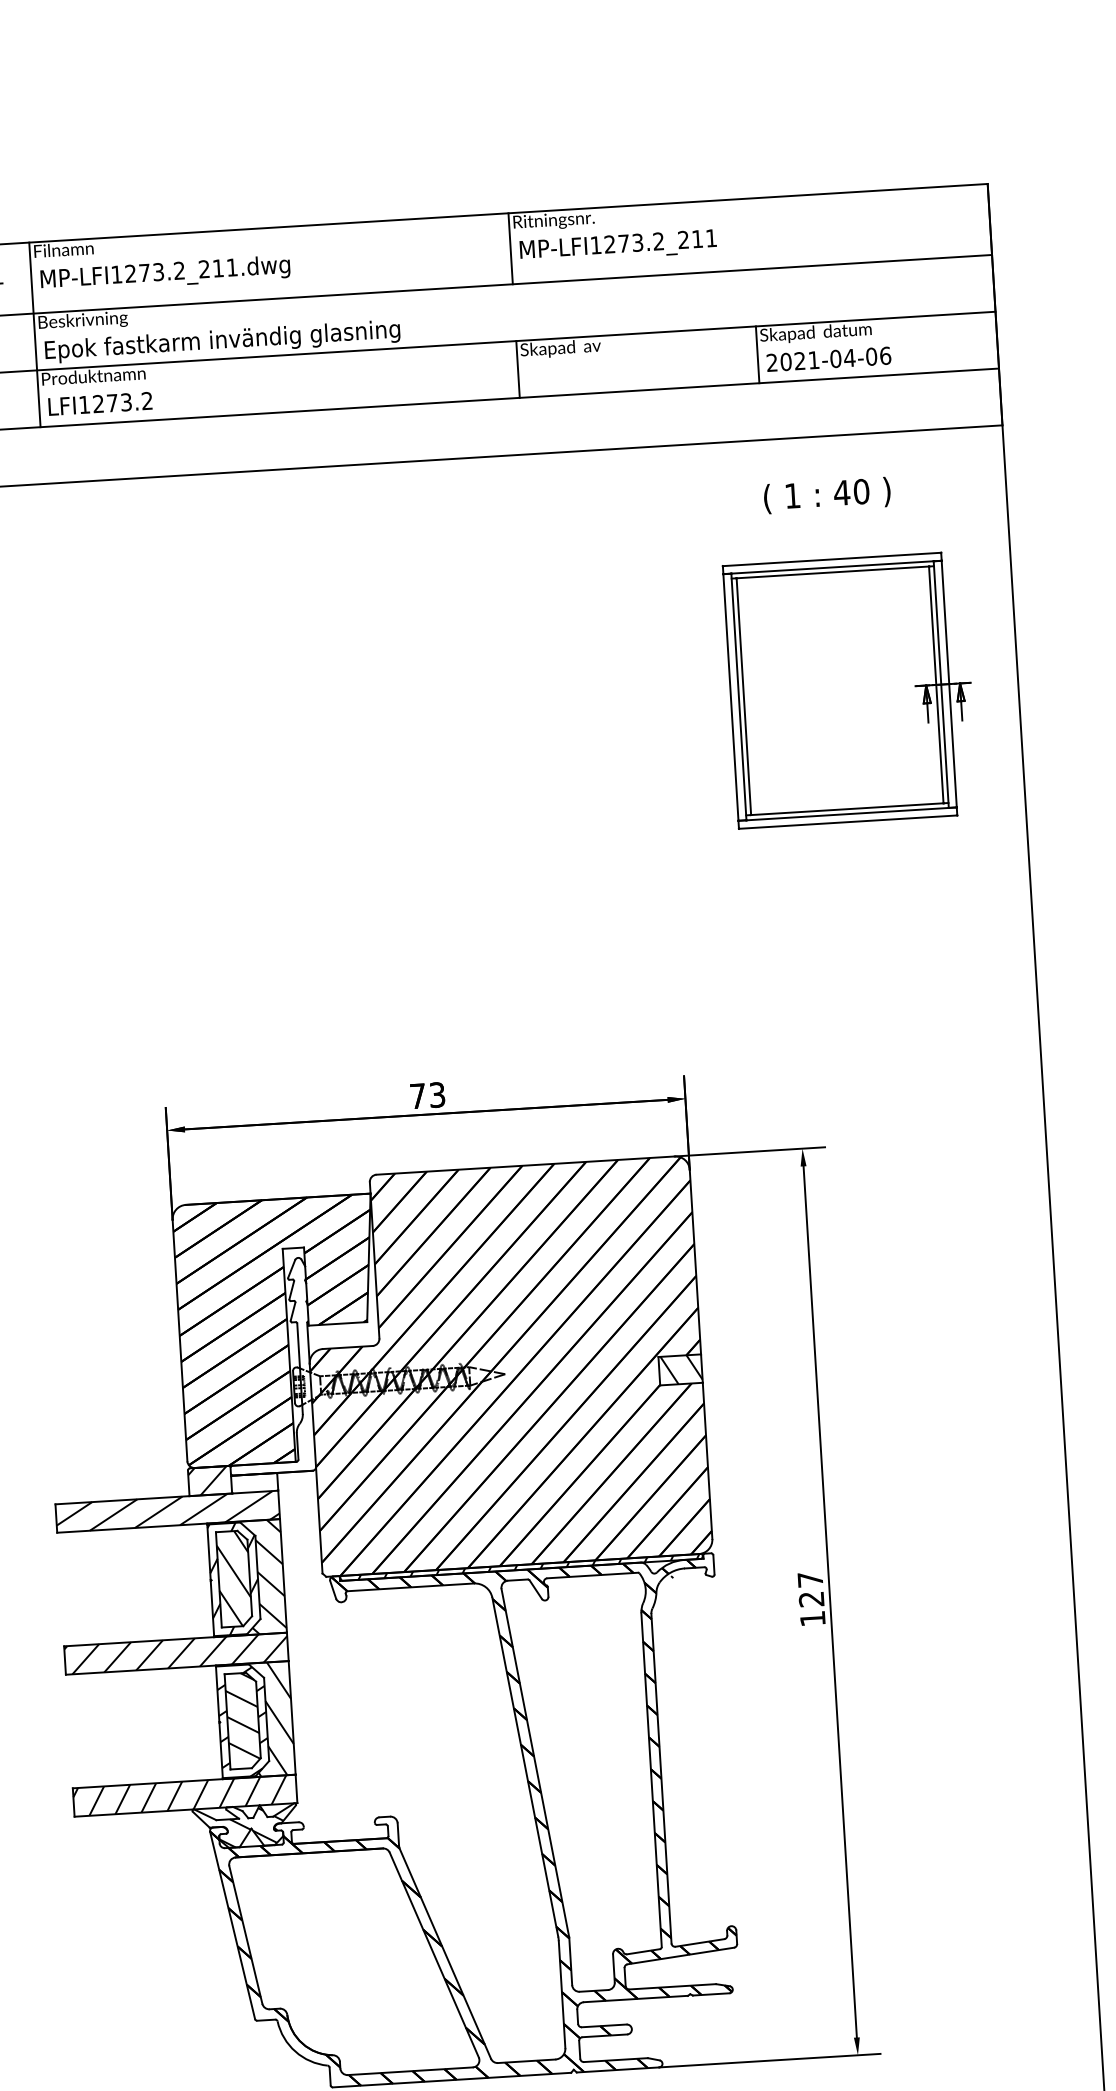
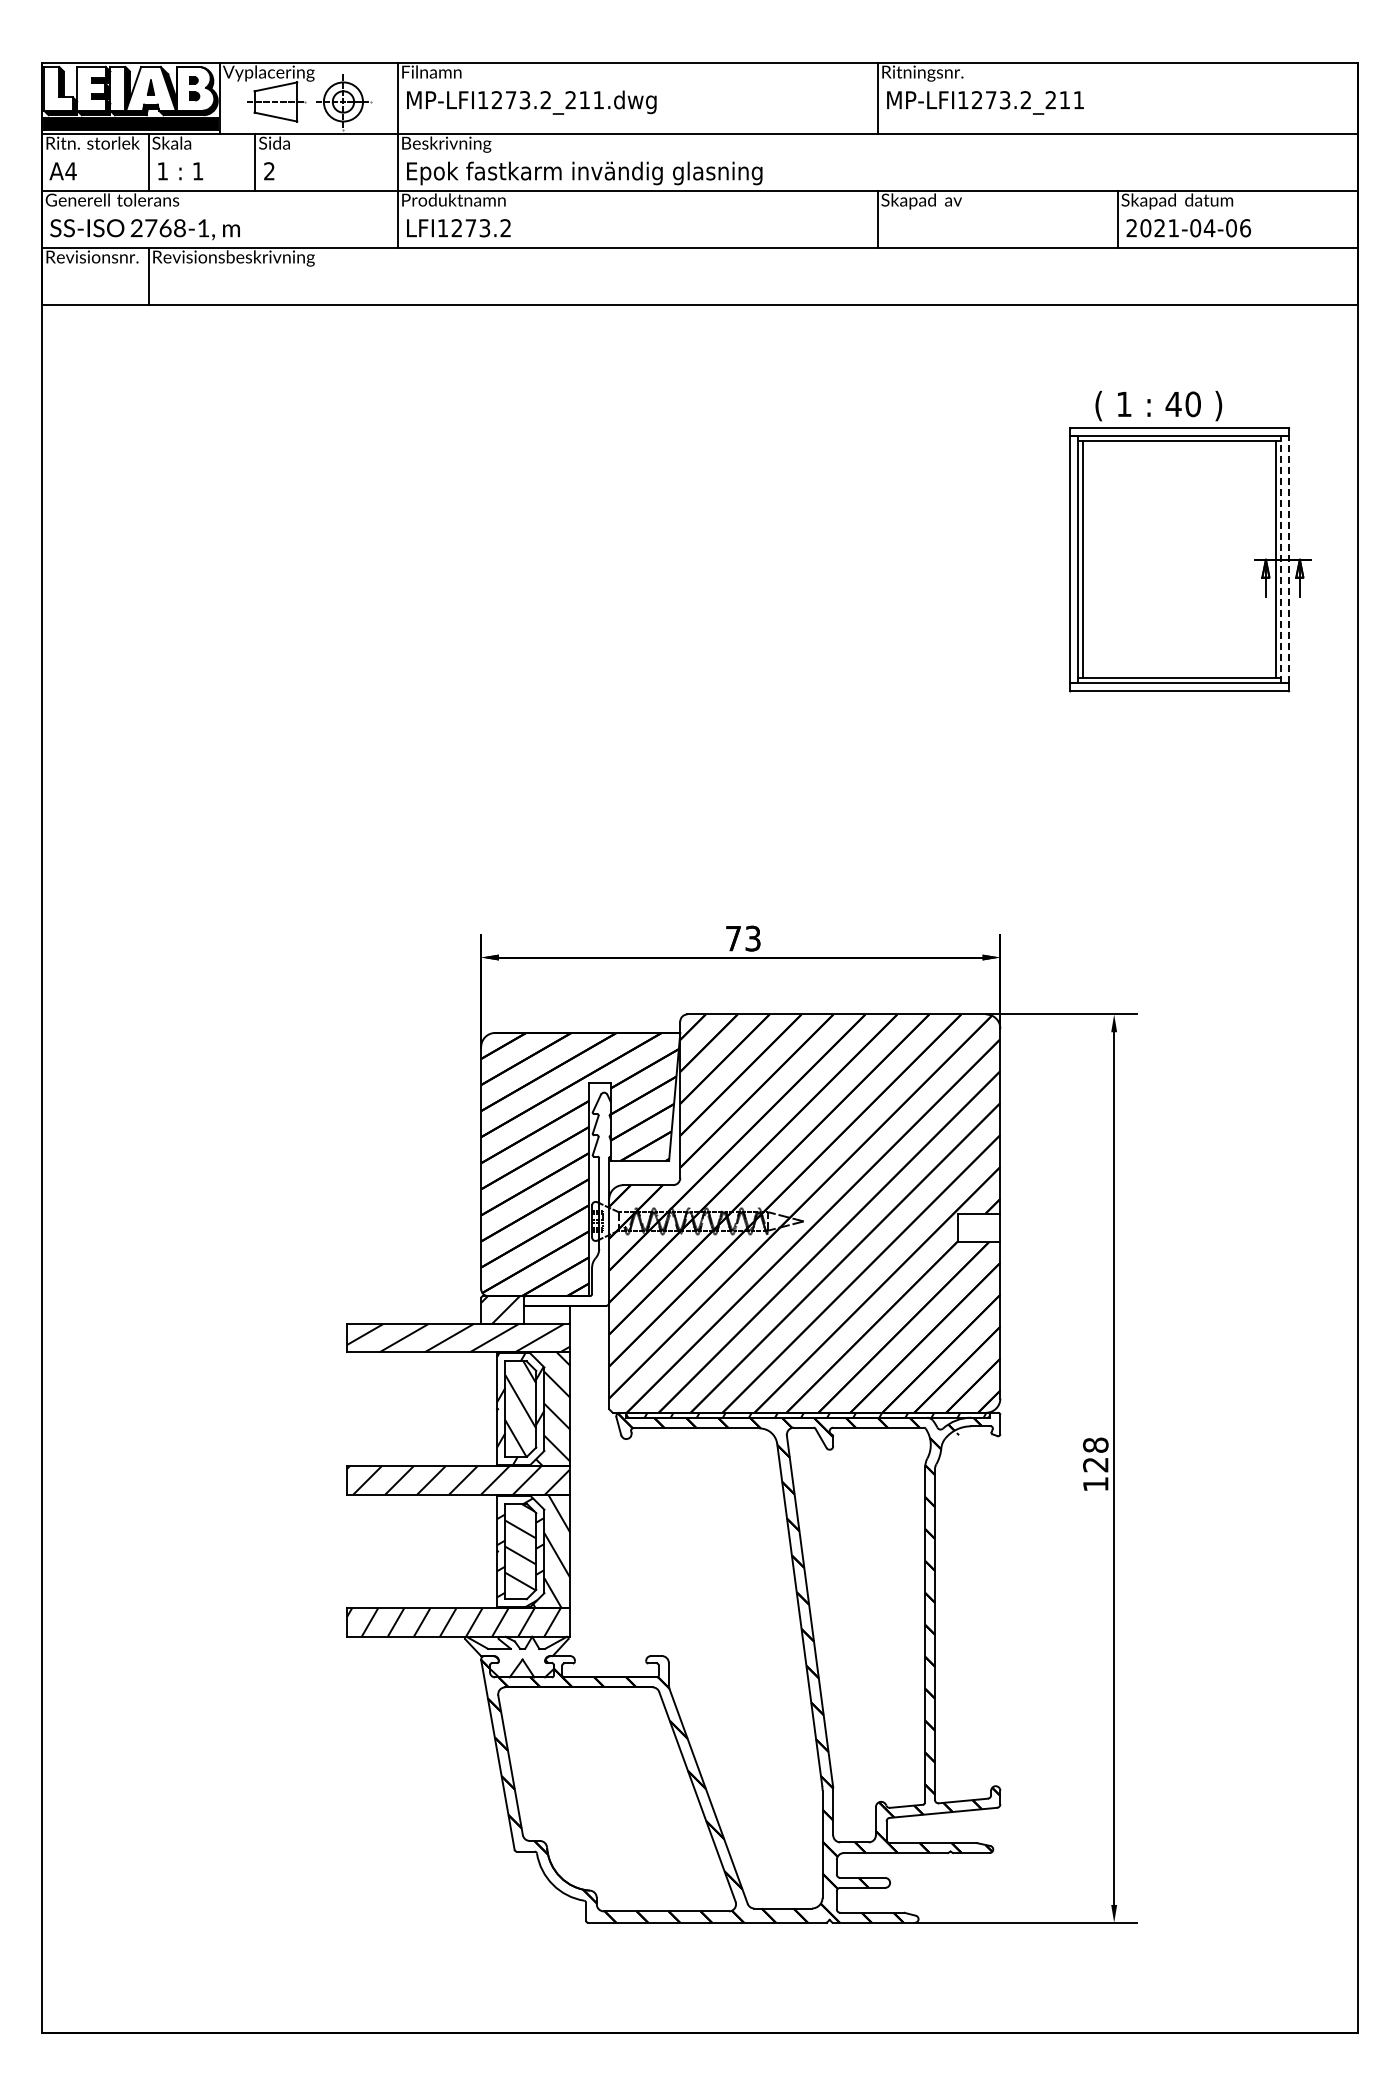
text: (827, 496) -> (1158, 406), moved
line: (949, 683) -> (1289, 559), solid -> dashed
line: (941, 684) -> (1281, 559), solid -> dashed
hatch: (681, 1369) -> (979, 1227), removed
text: (810, 1579) -> (1095, 1444), 127 -> 128
hatch: (251, 1827) -> (522, 1658), removed

